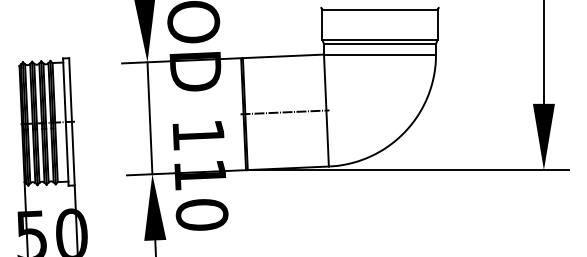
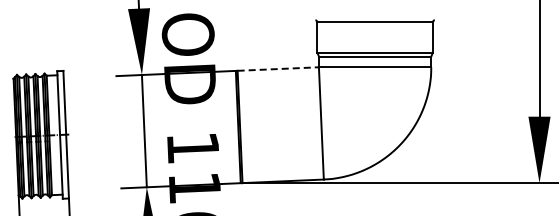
line: (283, 56) -> (278, 69), solid -> dashed
line: (284, 112) -> (279, 125), removed

